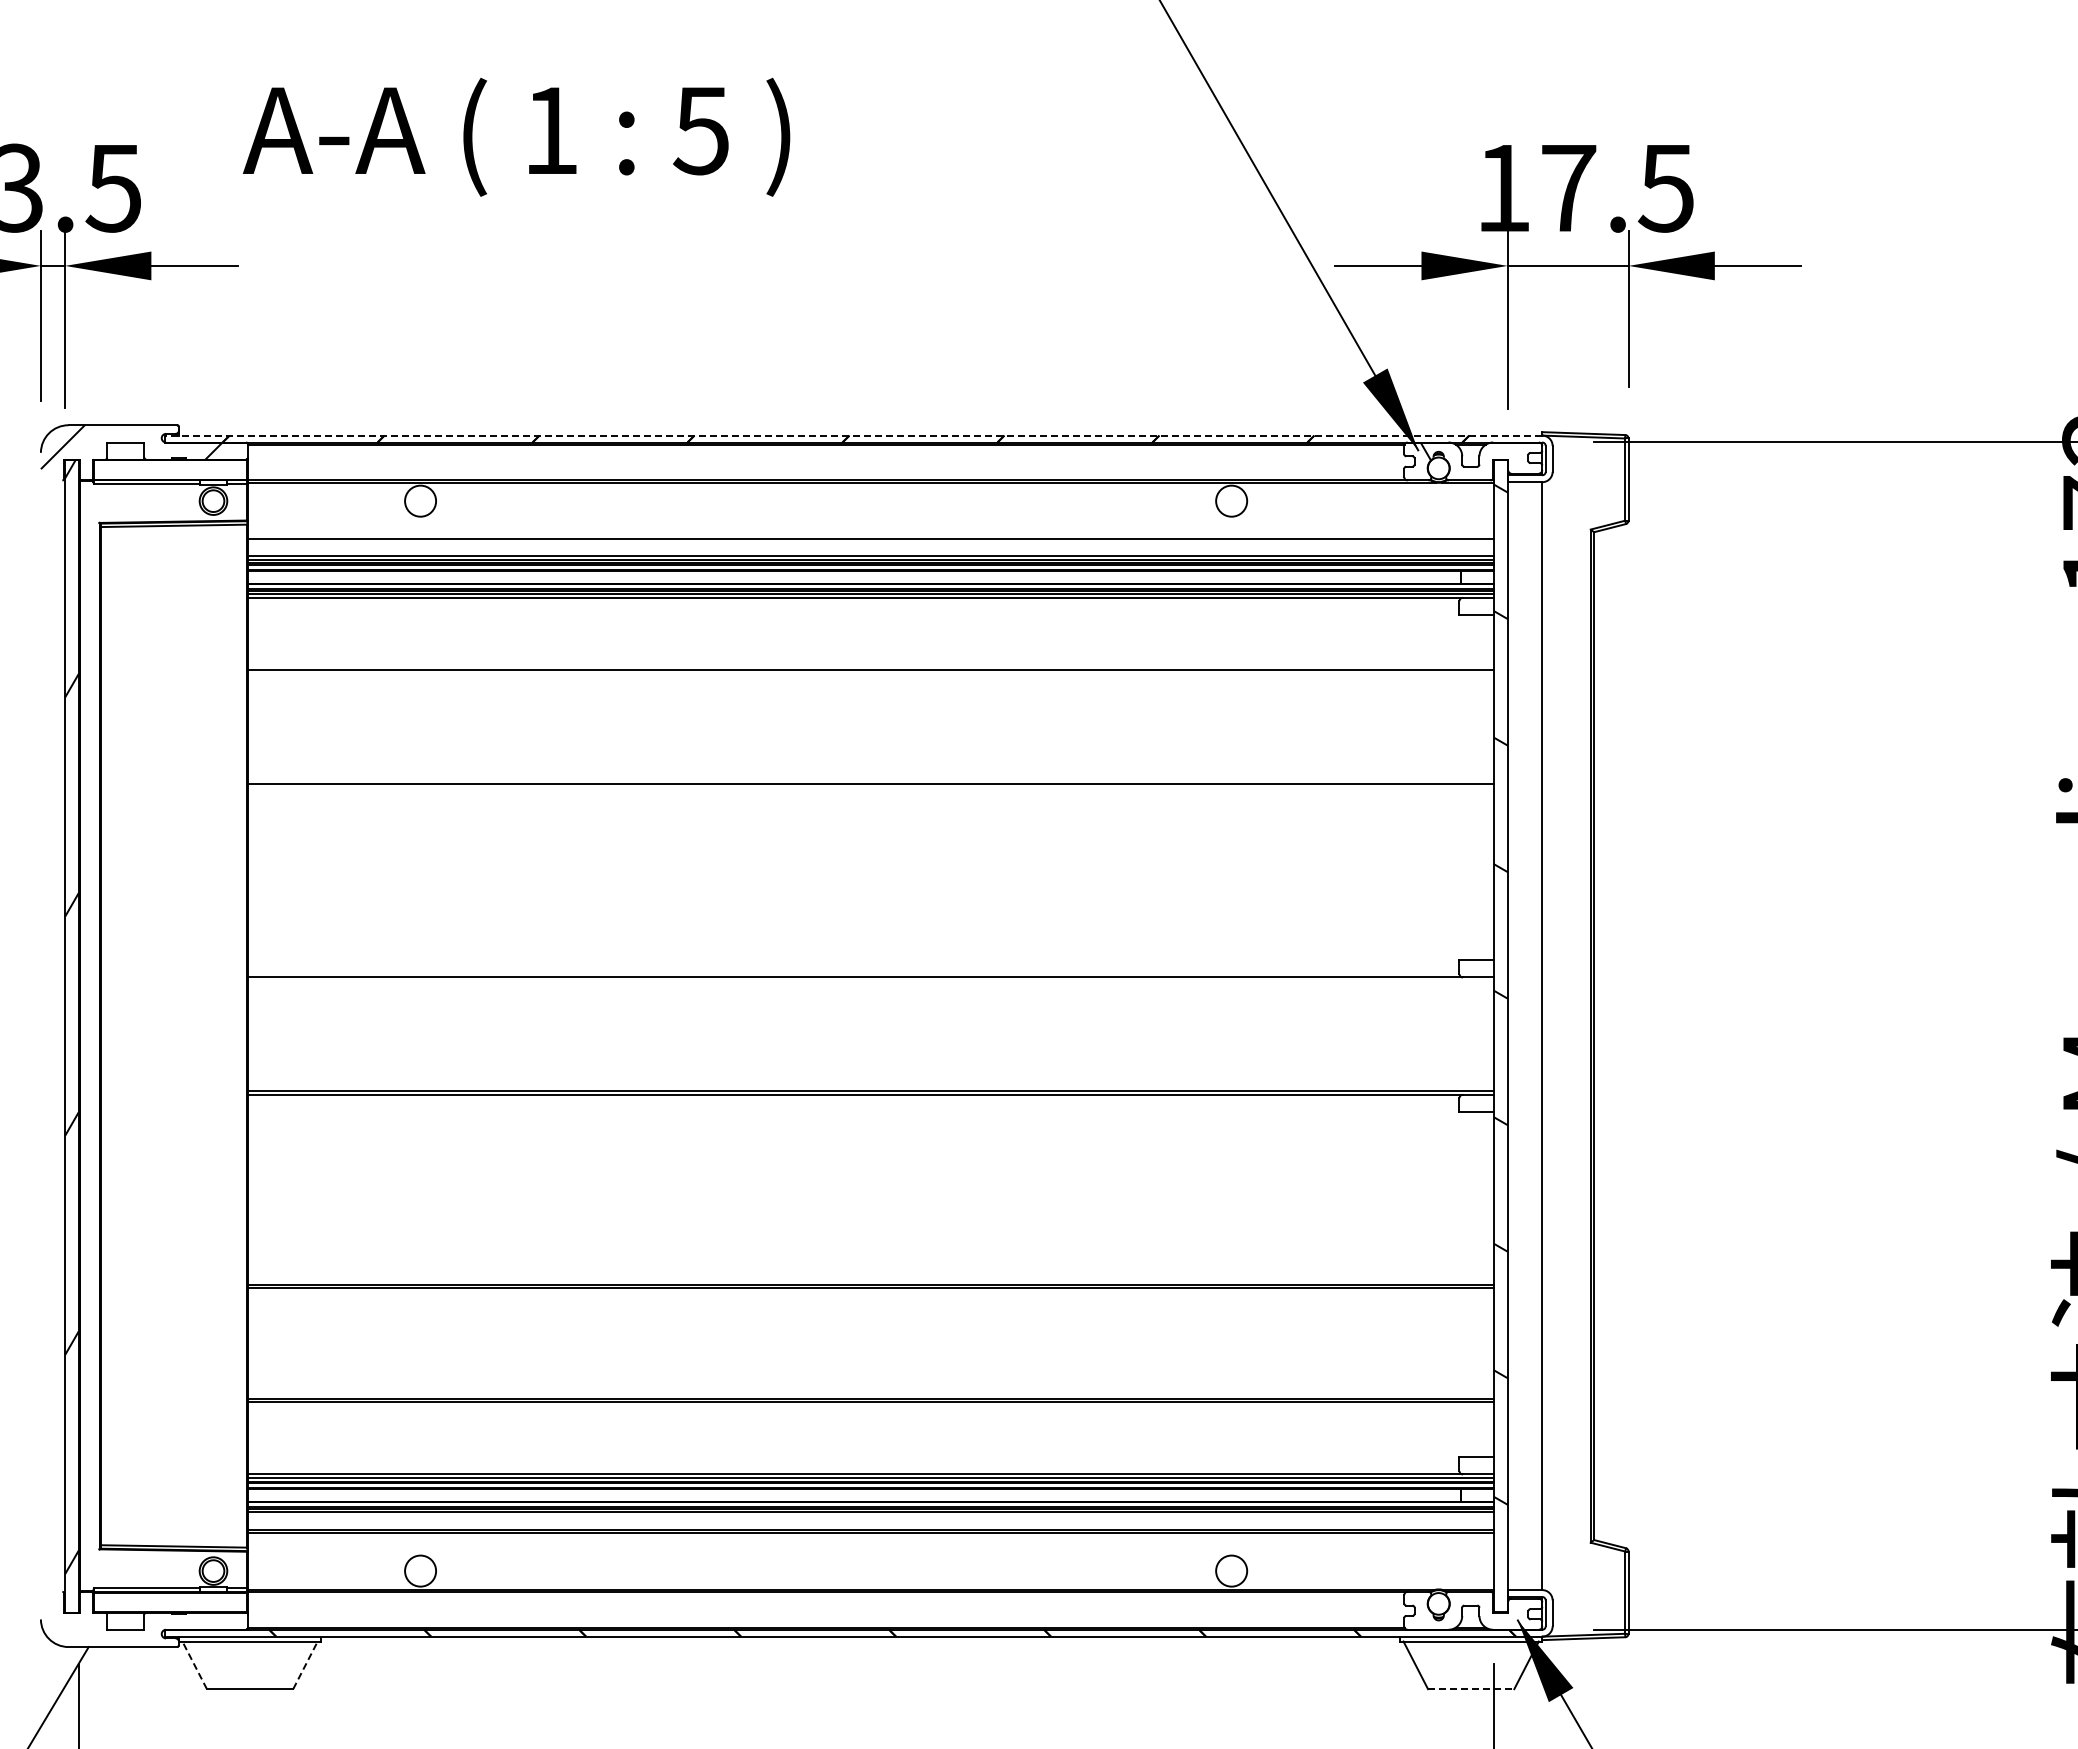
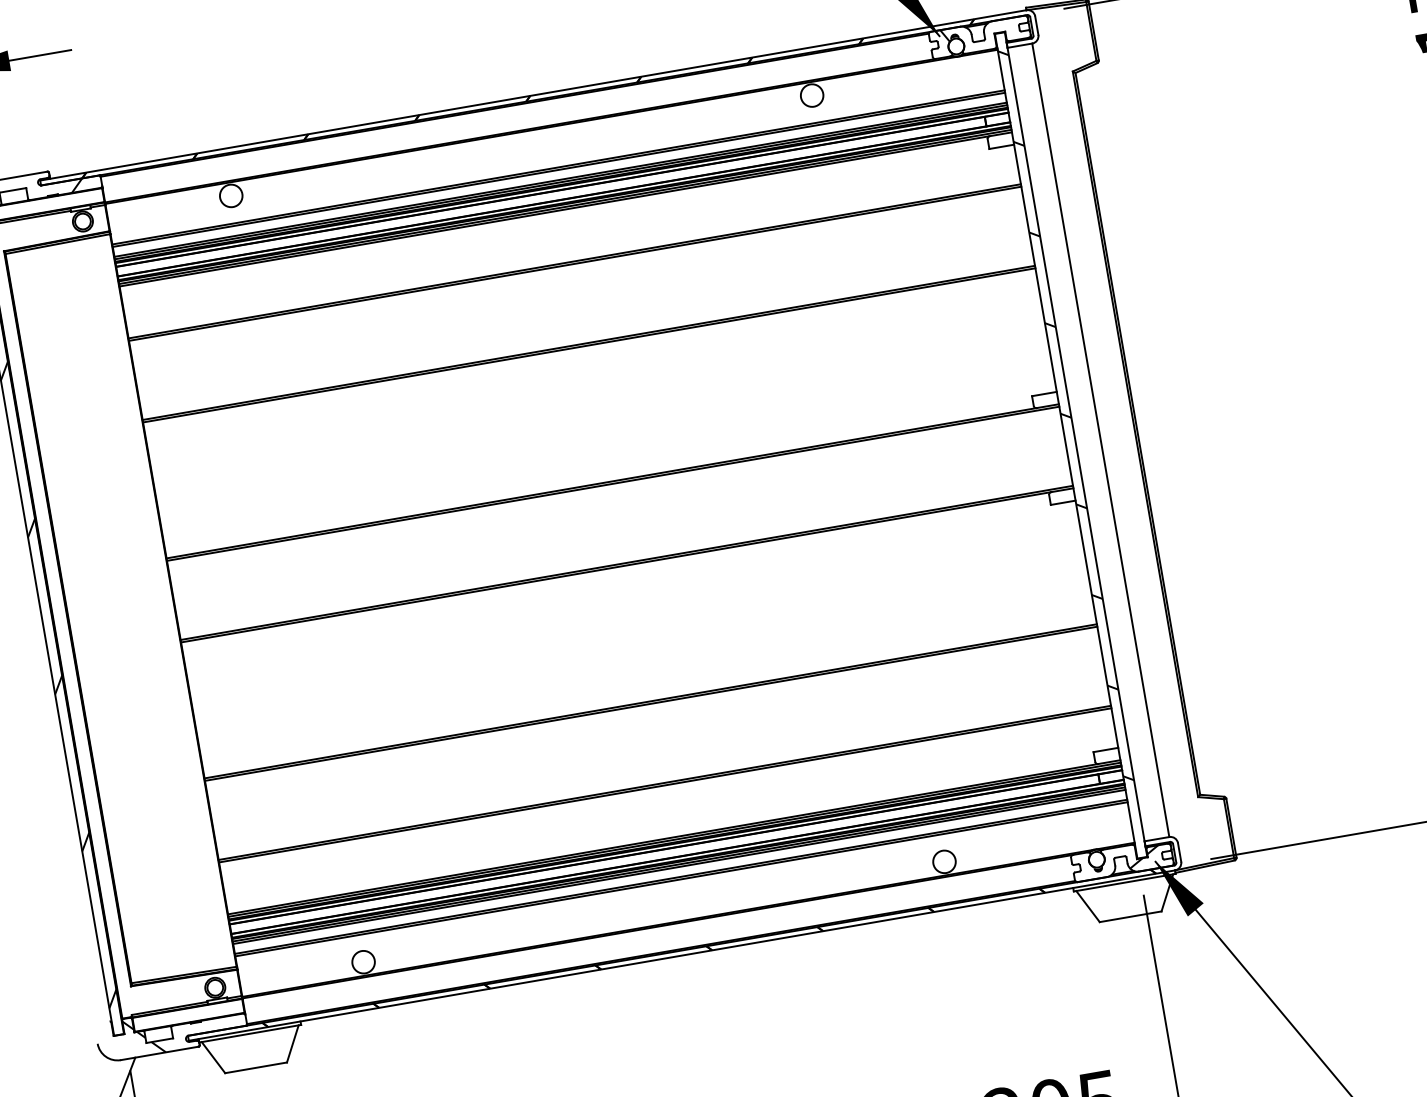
line: (853, 435) -> (533, 95), dashed -> solid
line: (870, 542) -> (558, 169), added
line: (870, 673) -> (574, 263), added
line: (870, 787) -> (588, 345), added
line: (870, 980) -> (612, 483), added
line: (870, 1515) -> (678, 866), added
hatch: (1503, 1610) -> (1144, 856), added
hatch: (105, 1621) -> (144, 1037), added
line: (194, 1665) -> (213, 1057), dashed -> solid
line: (305, 1665) -> (292, 1044), dashed -> solid
line: (1471, 1689) -> (1130, 916), dashed -> solid

